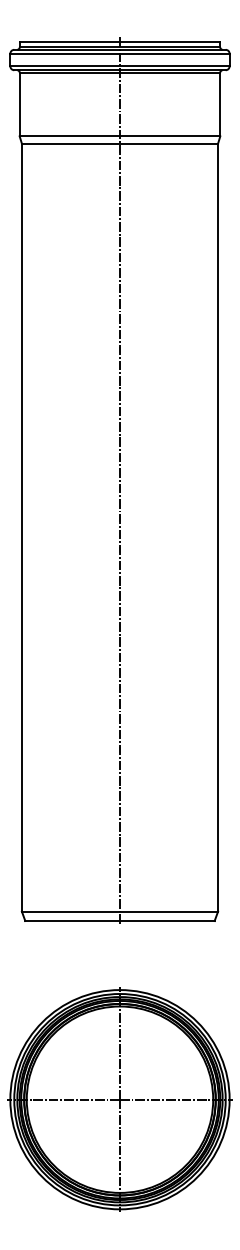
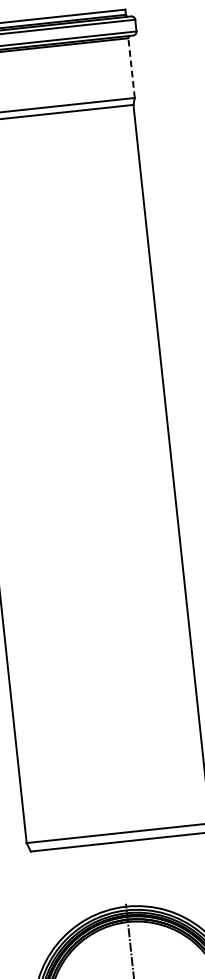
line: (220, 104) -> (131, 68), solid -> dashed
line: (119, 480) -> (74, 429), removed

